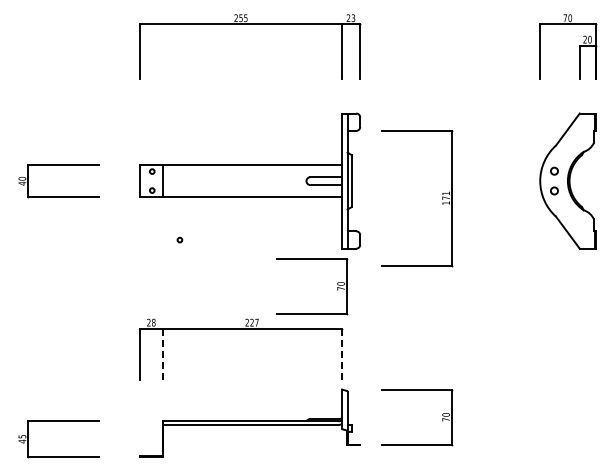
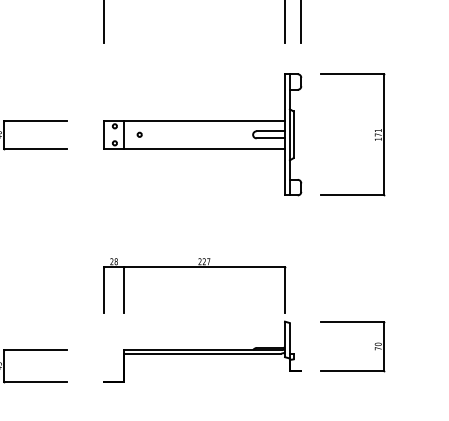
part: (442, 198) -> (375, 135), moved
circle: (179, 239) -> (139, 134), moved
part: (337, 287) -> (280, 230), removed
line: (162, 354) -> (124, 290), dashed -> solid
line: (342, 354) -> (285, 290), dashed -> solid

